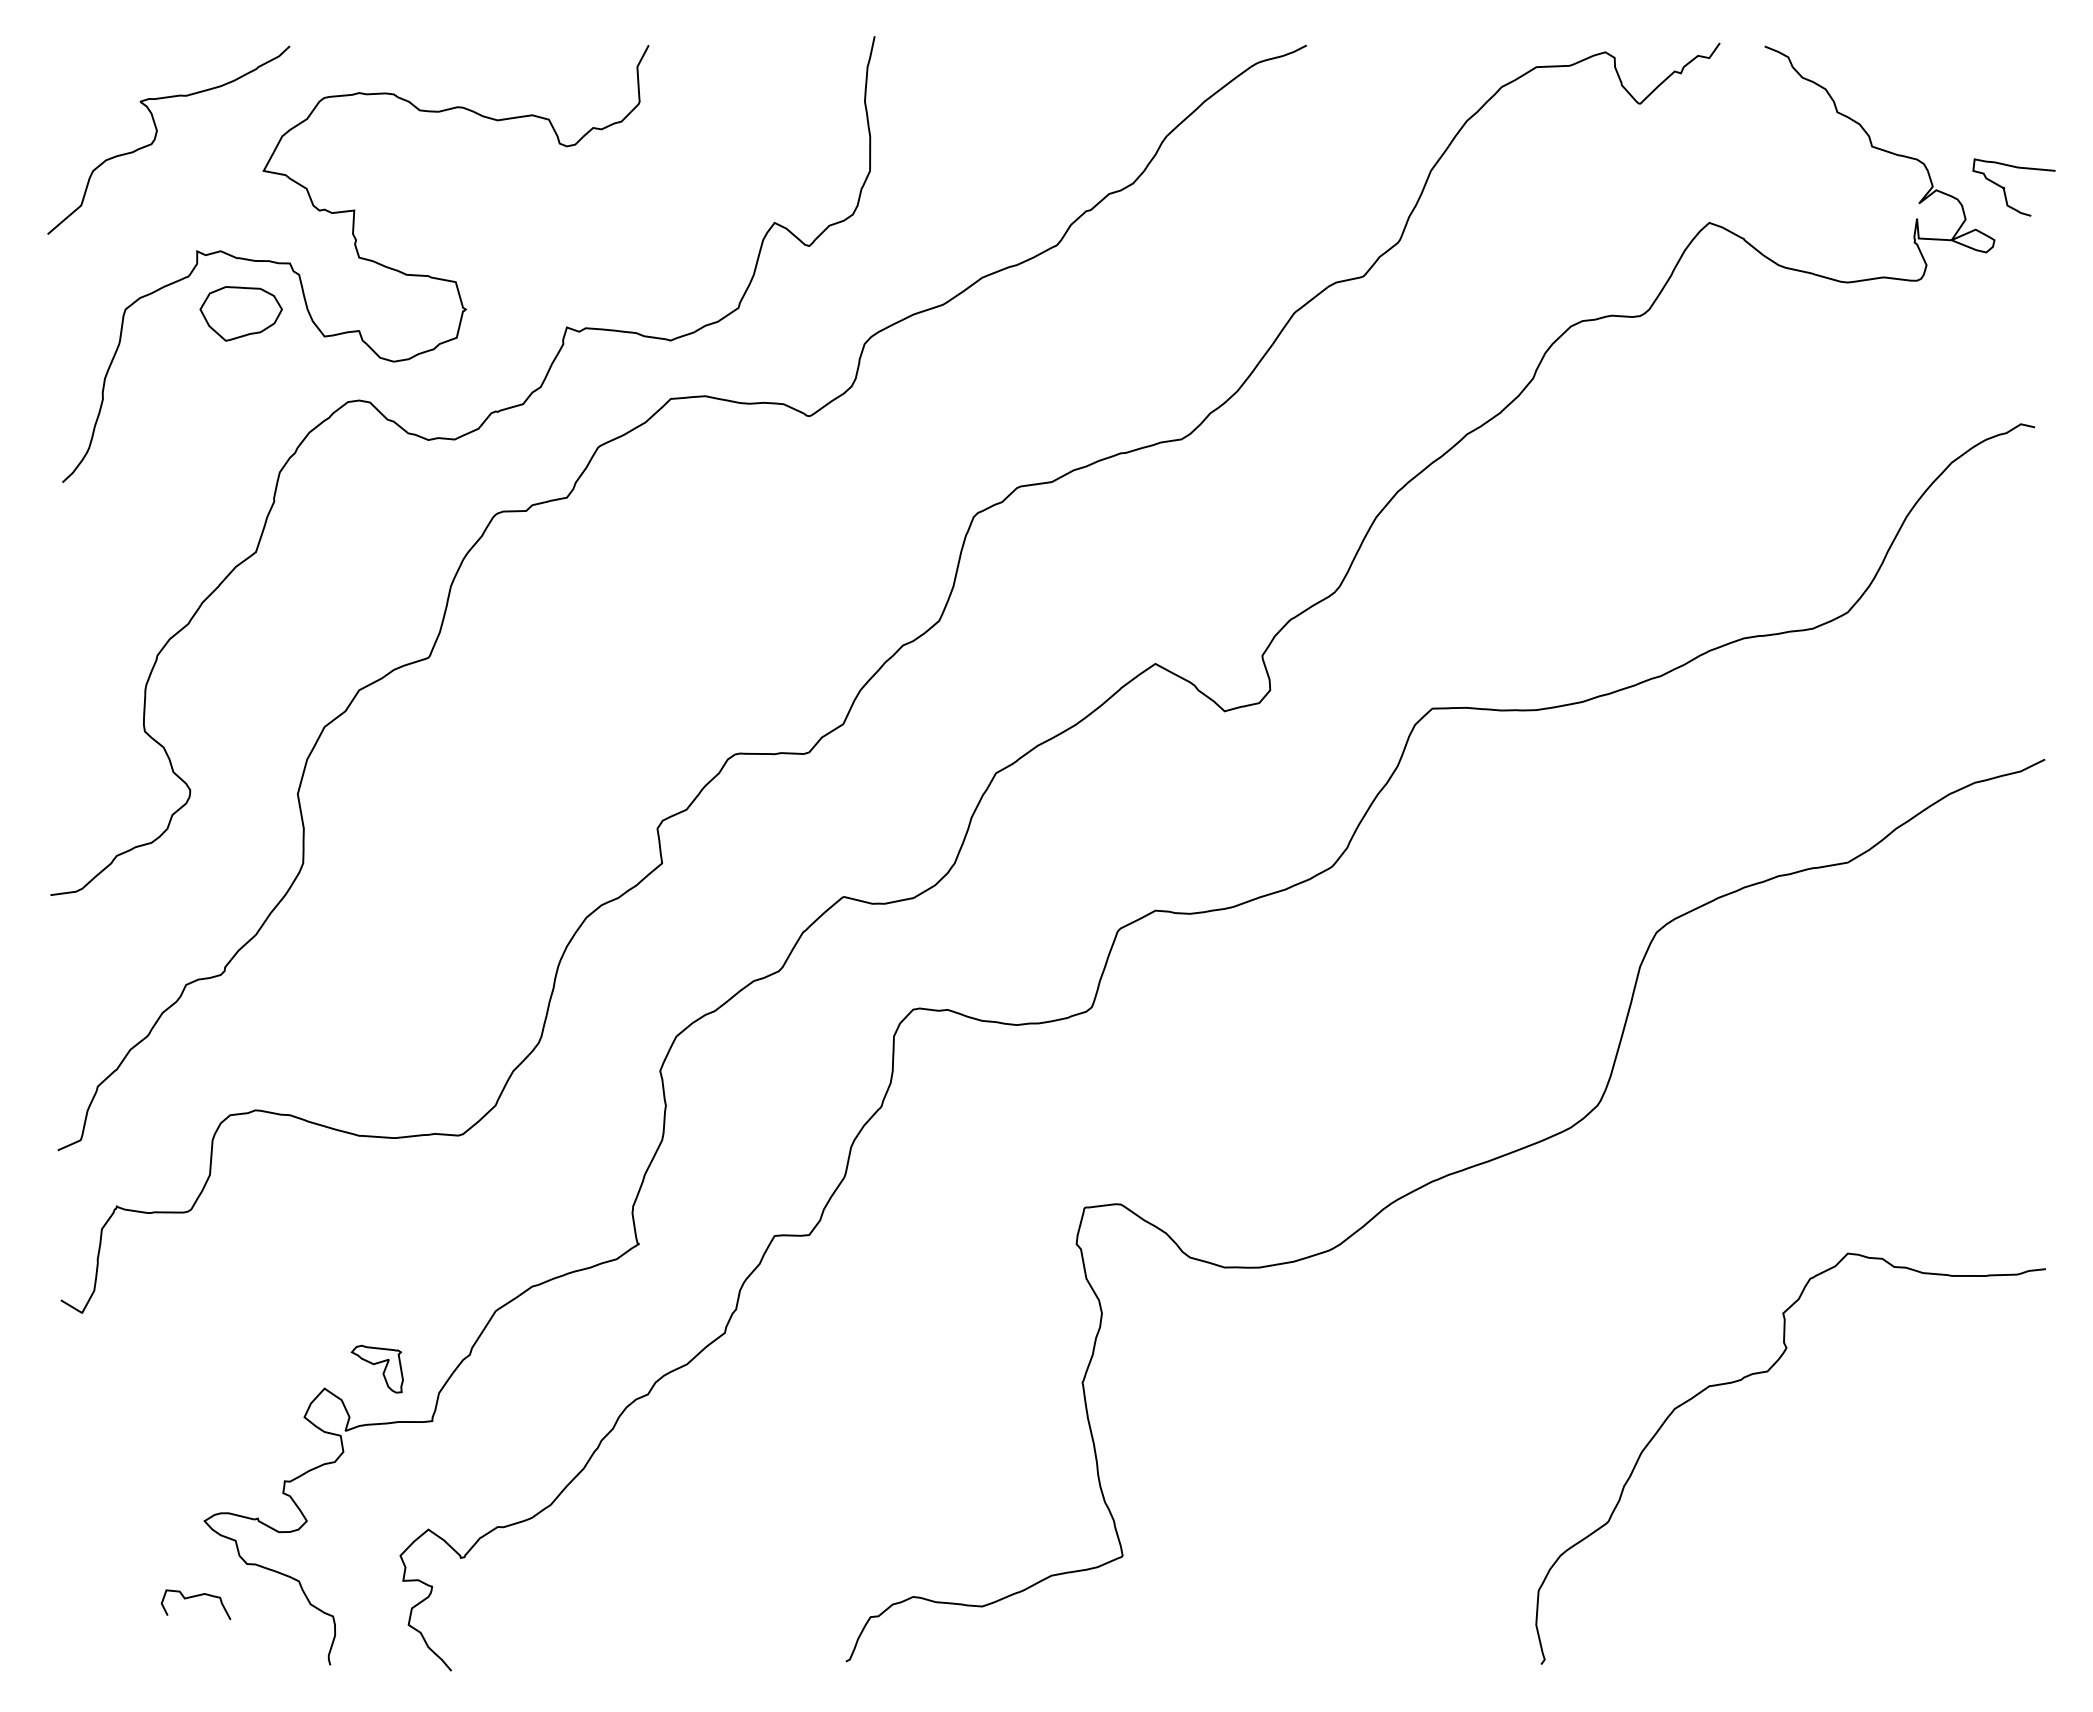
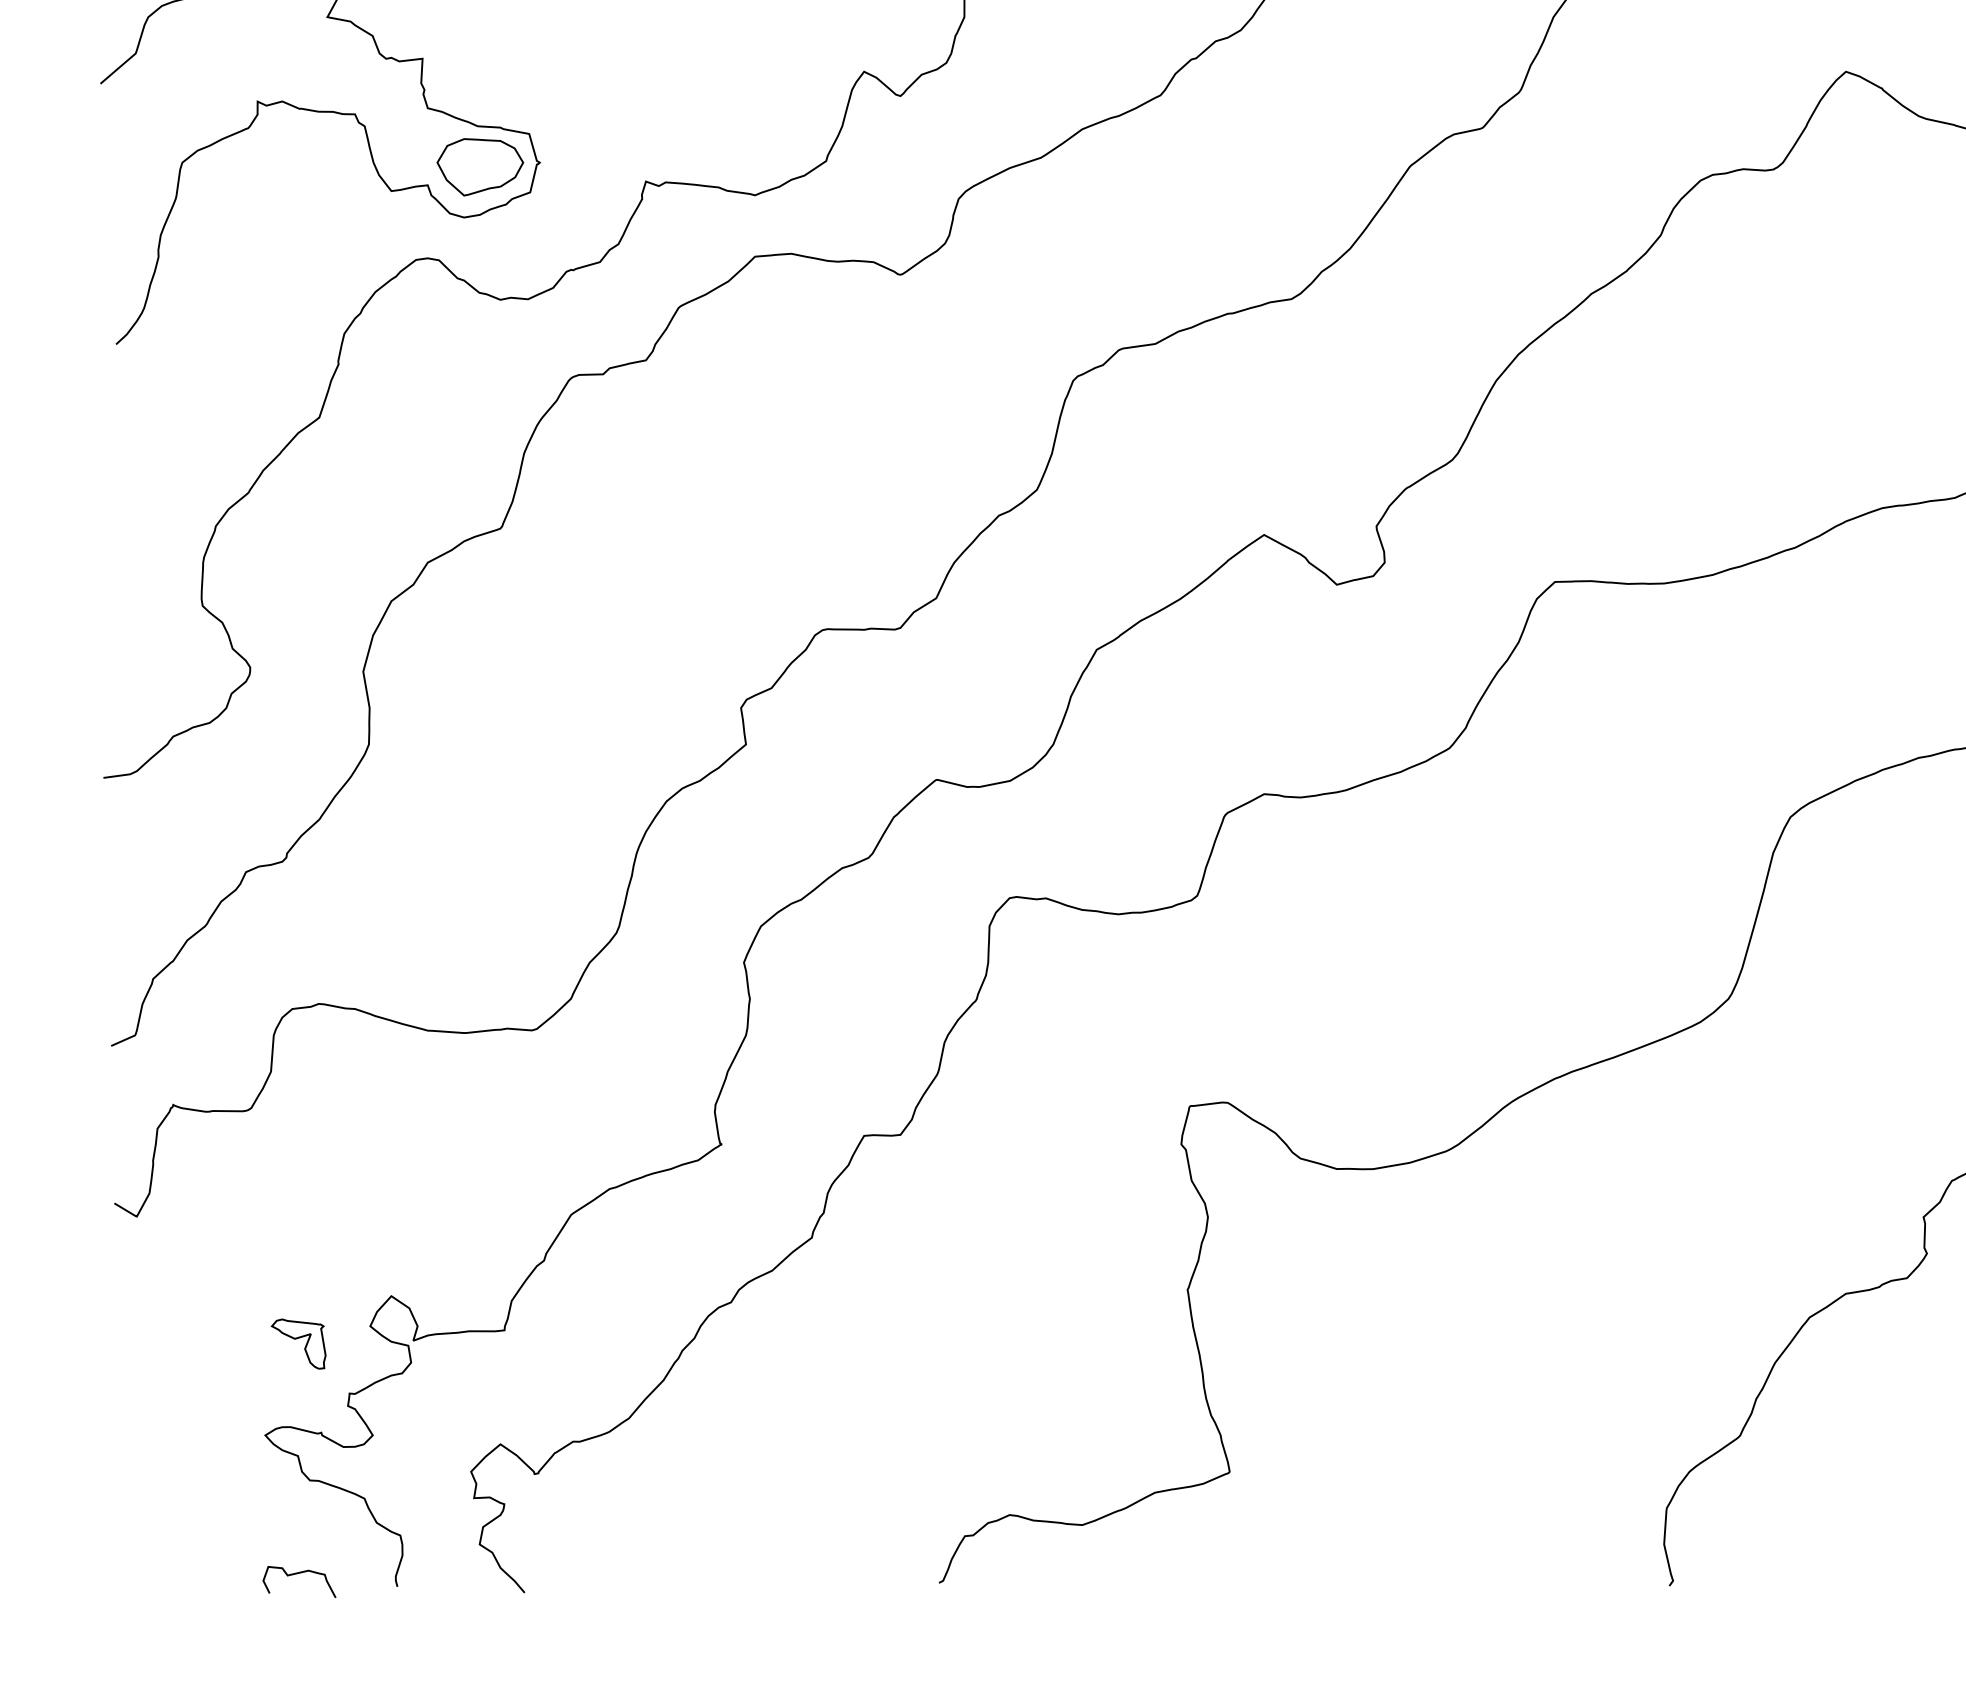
part: (240, 313) -> (479, 166), moved
part: (376, 1368) -> (297, 1343), moved
curve: (194, 1597) -> (297, 1574), moved

